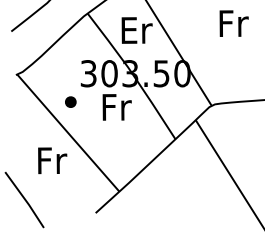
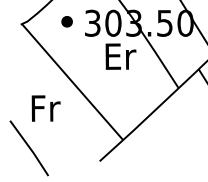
part: (70, 101) -> (66, 21), moved
text: (116, 107) -> (120, 56), Fr -> Er
text: (52, 160) -> (46, 108), moved

